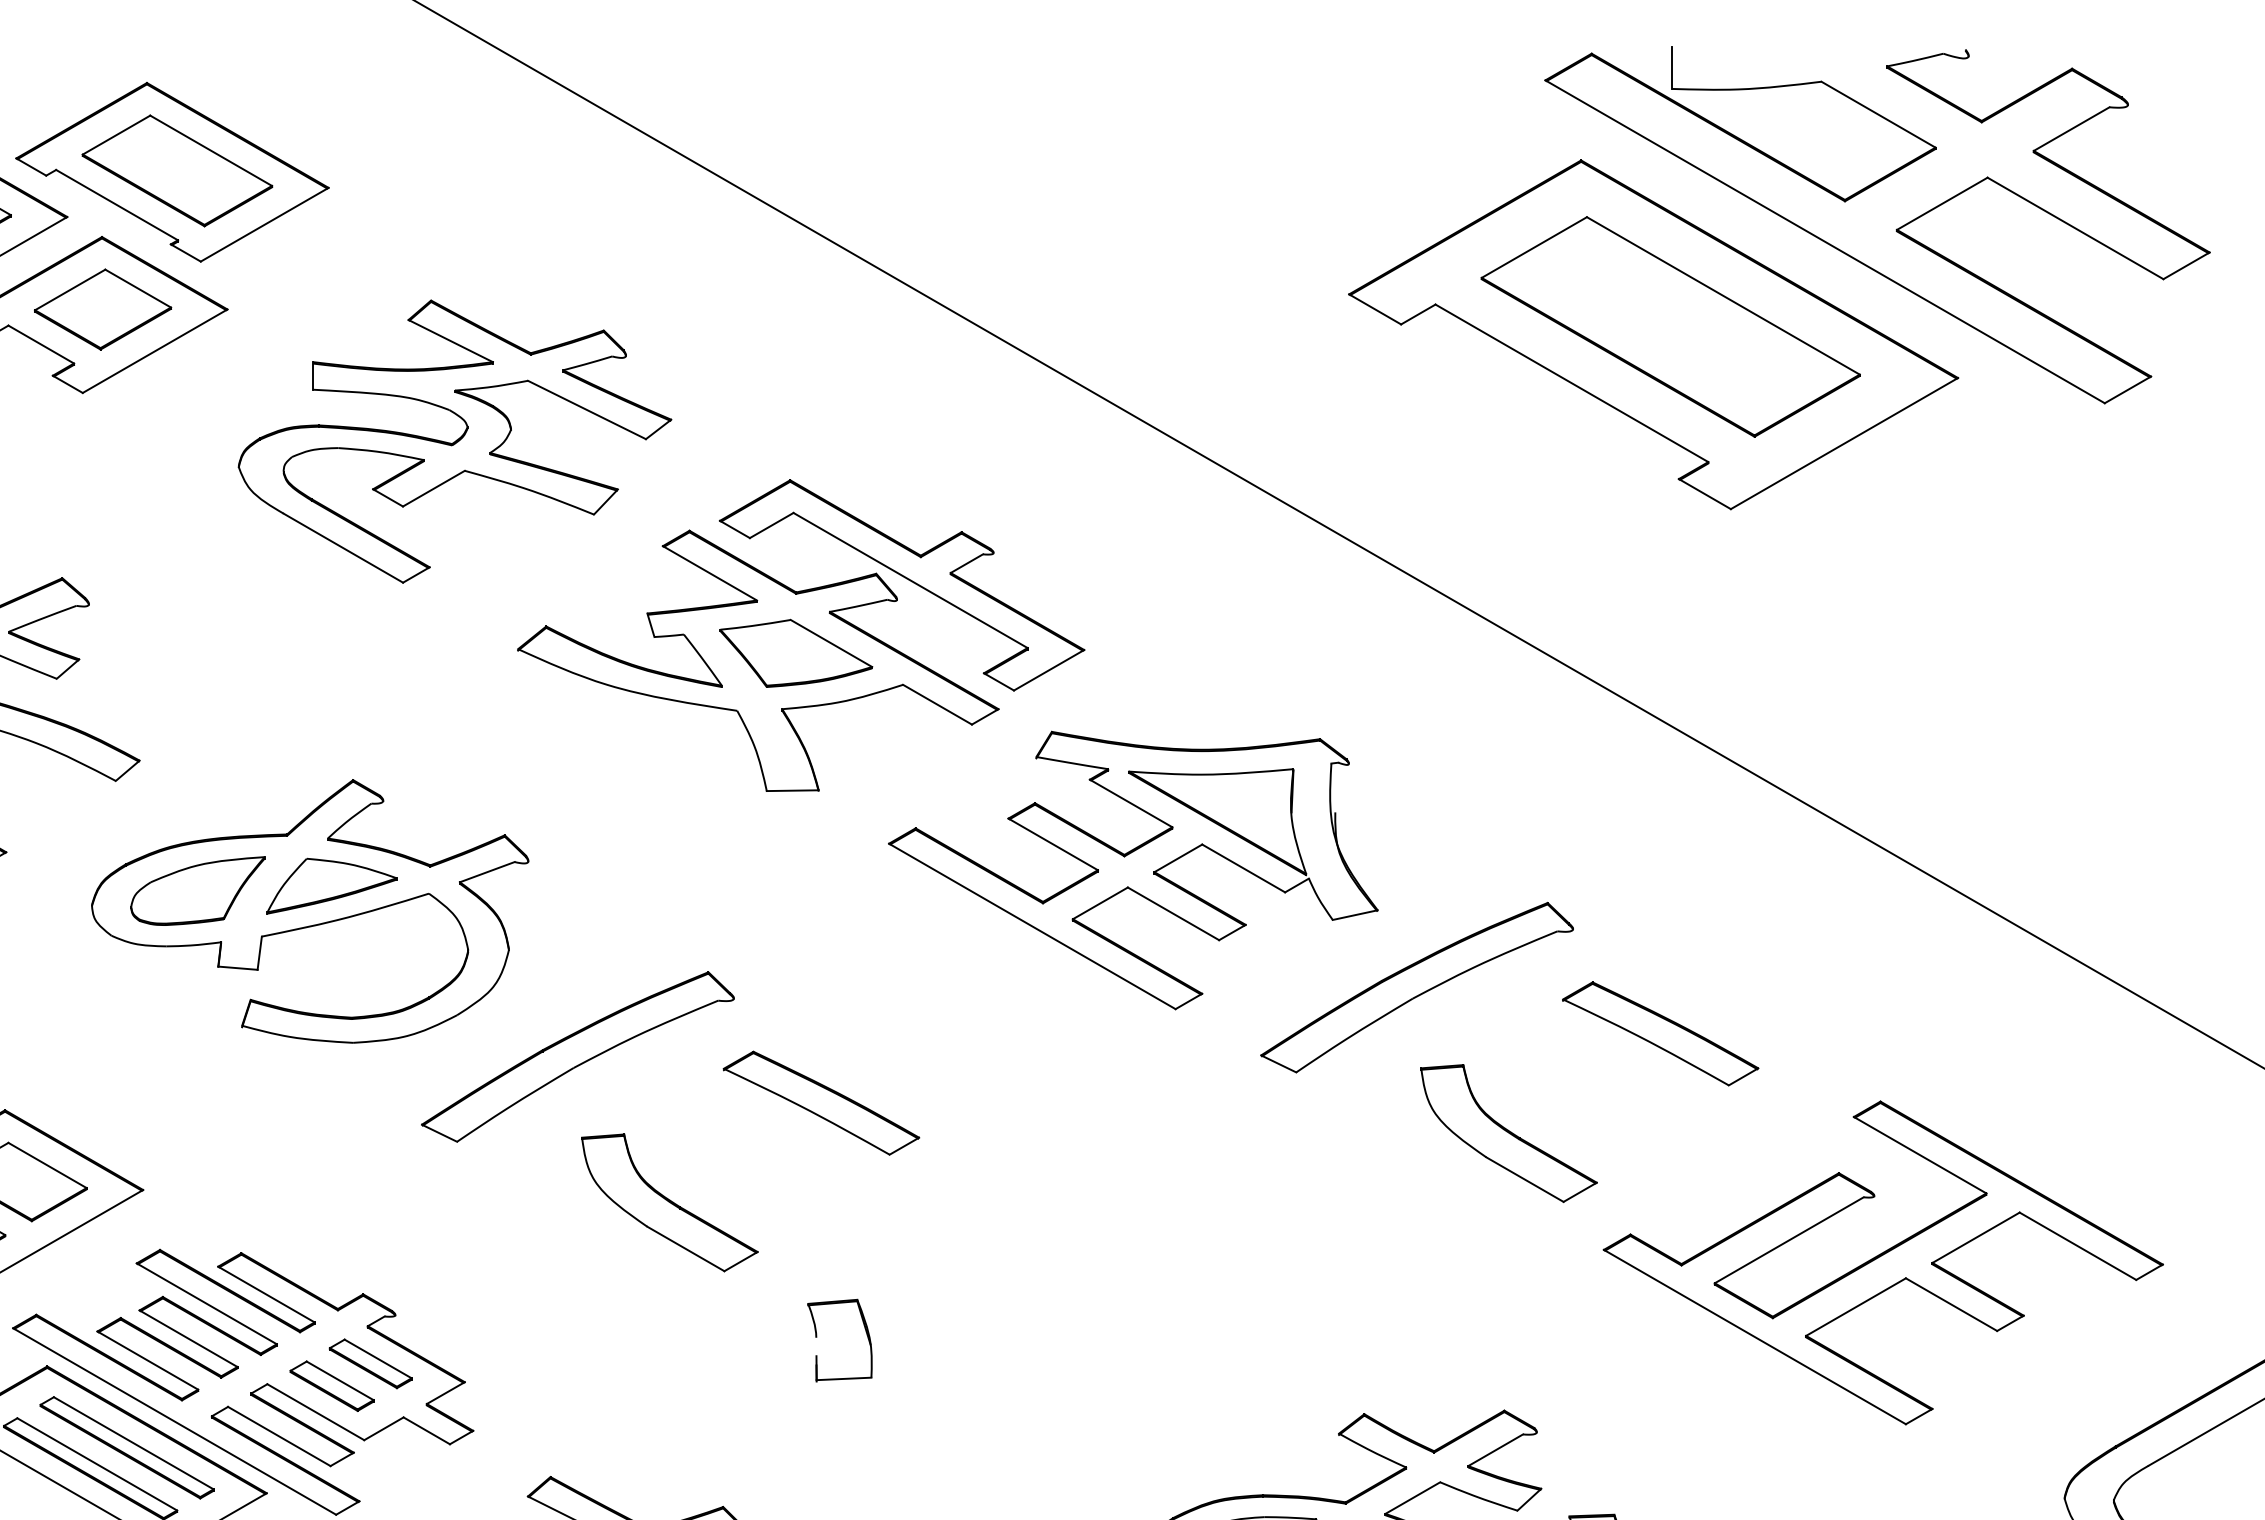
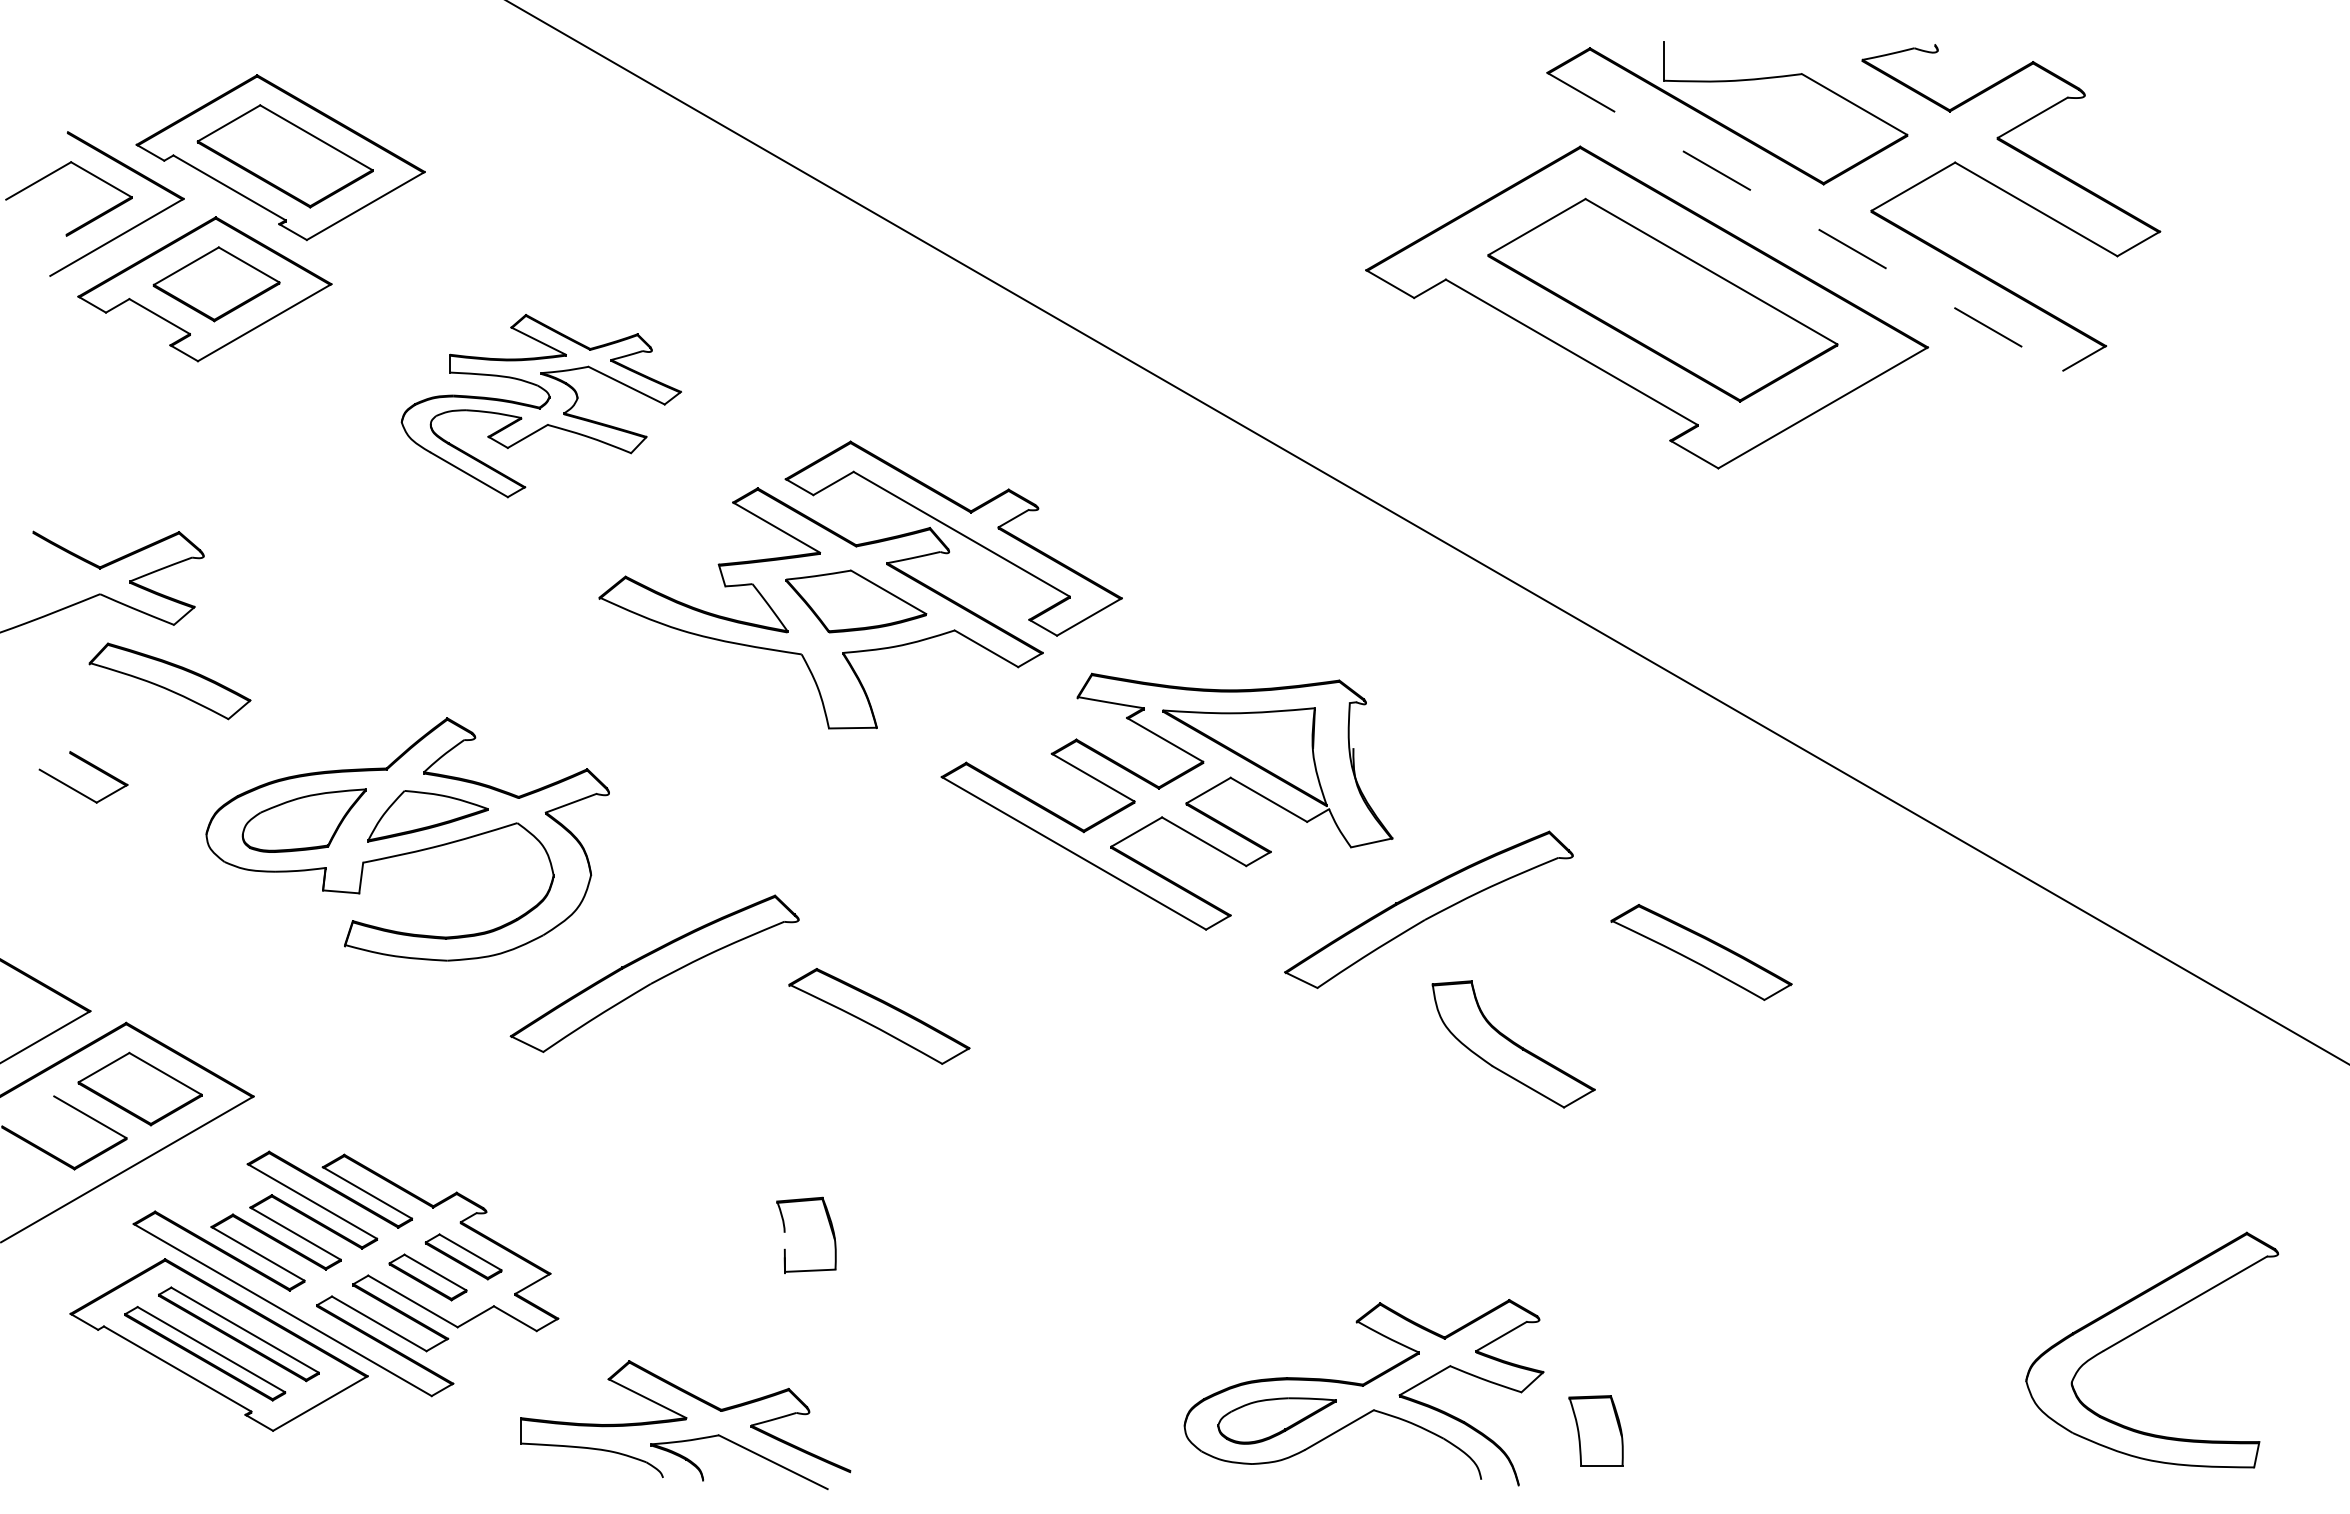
line: (1825, 241) -> (1805, 221), solid -> dashed
part: (455, 440) -> (541, 405), size x0.7
part: (1660, 1033) -> (1701, 952), moved
part: (669, 1203) -> (739, 1108), removed
part: (1882, 1262) -> (1858, 1163), removed
part: (817, 1337) -> (785, 1232), moved

